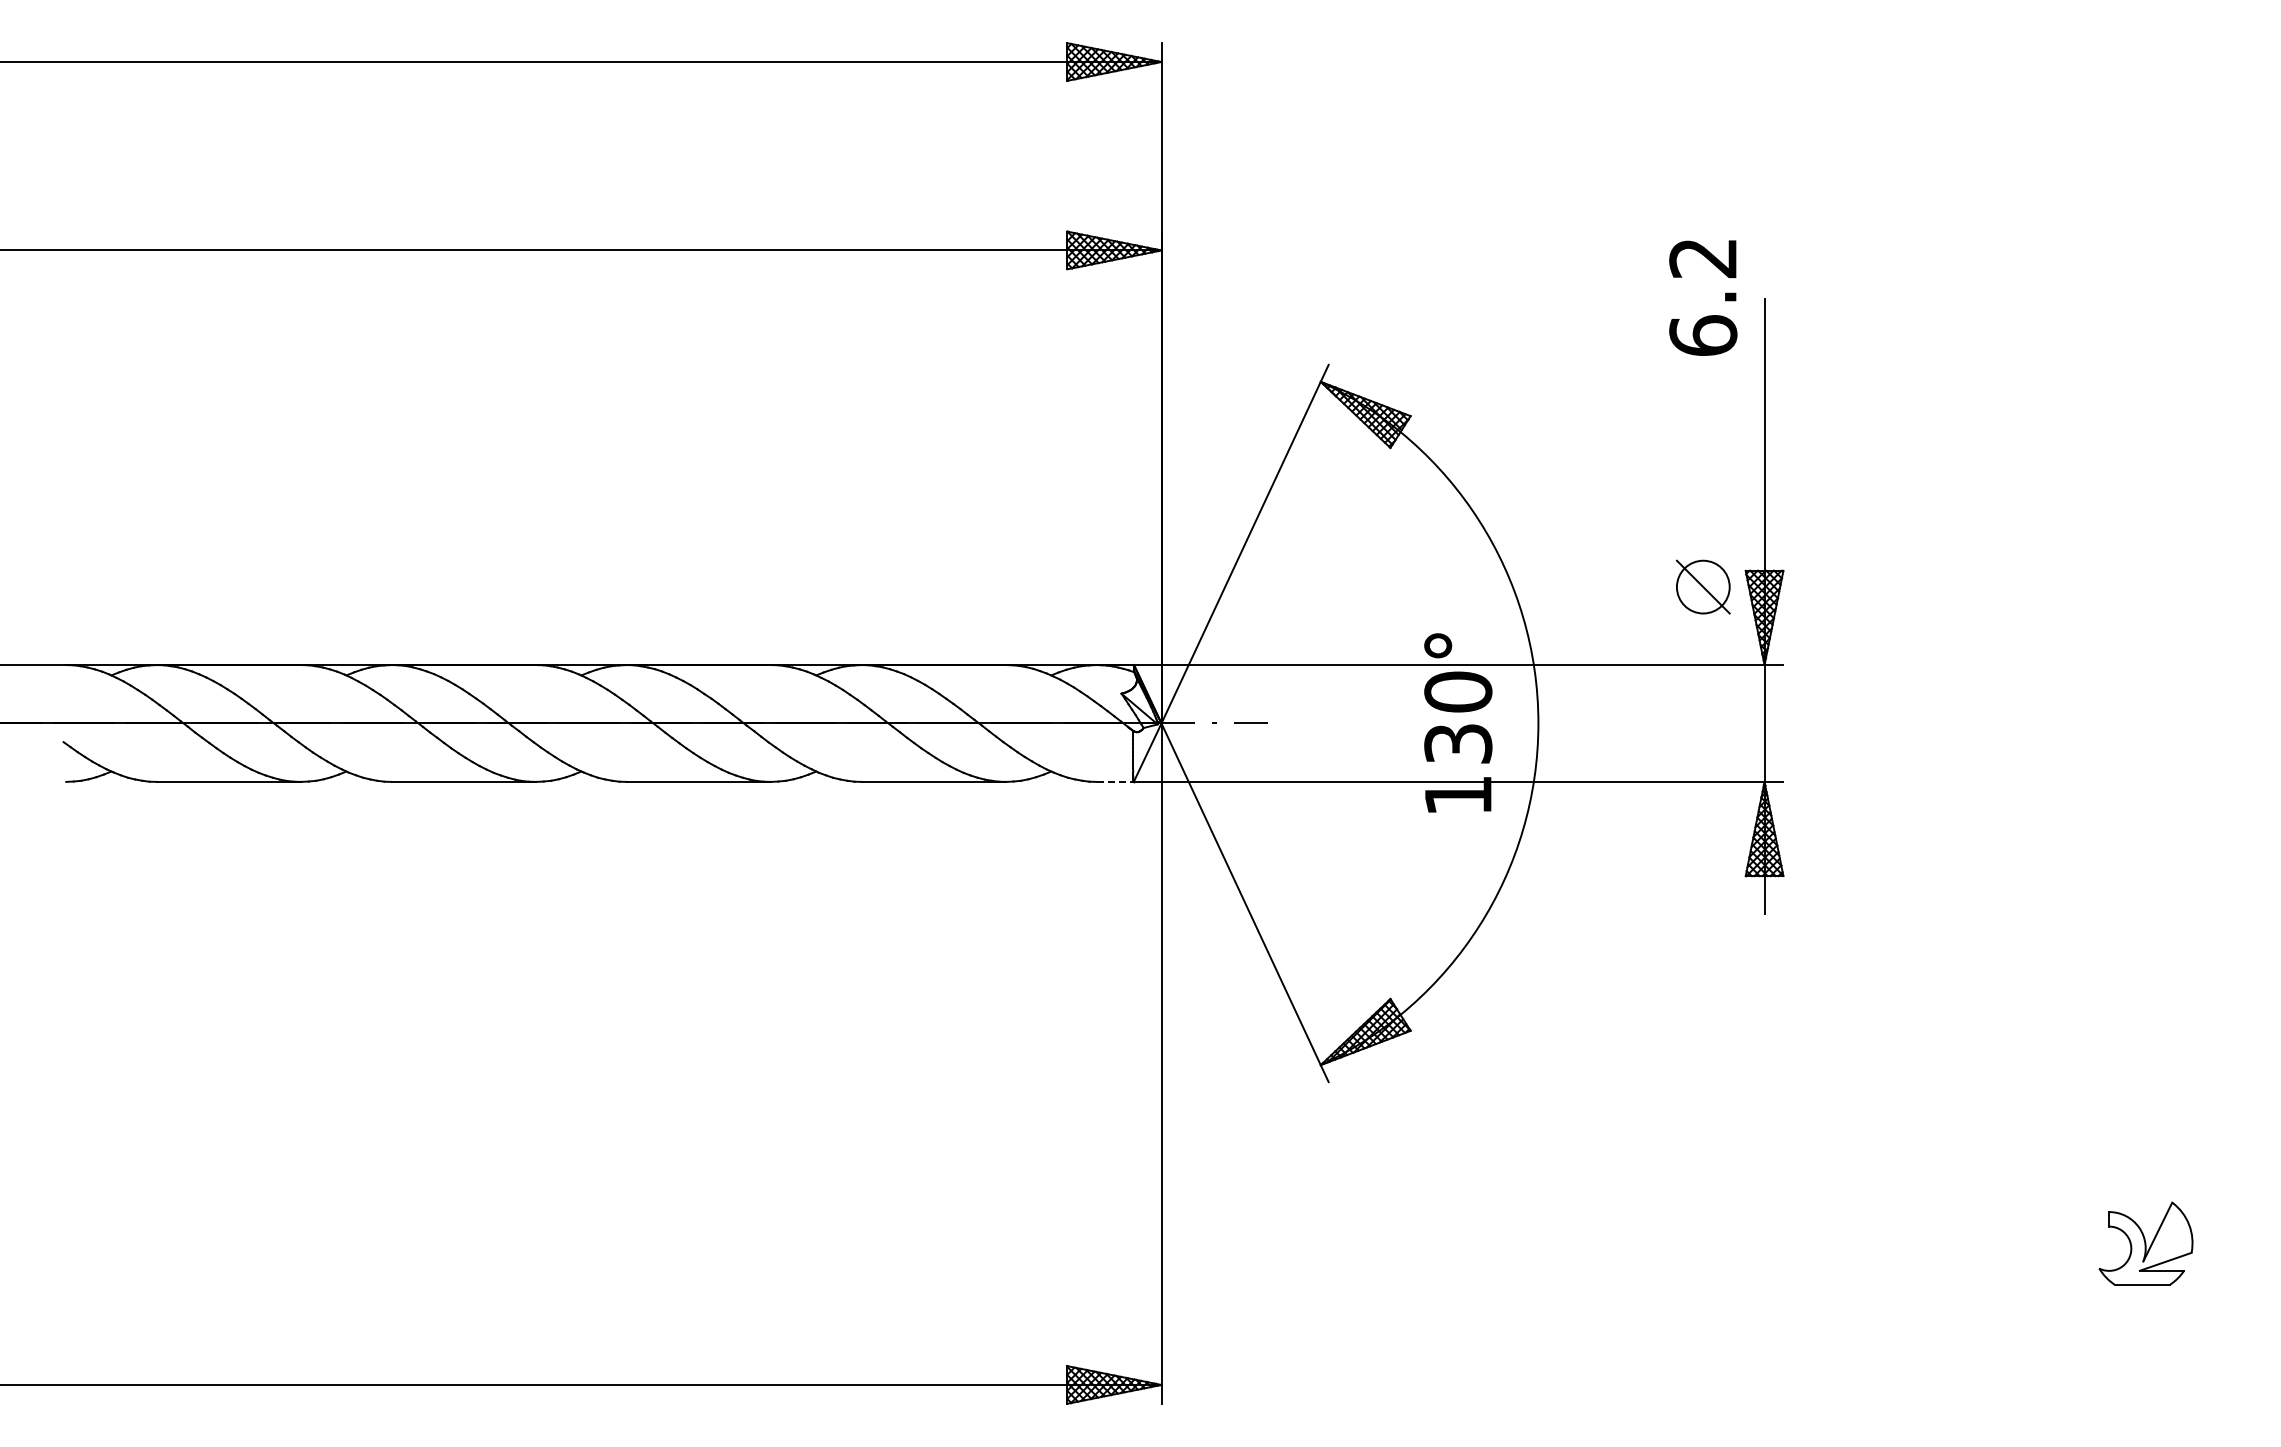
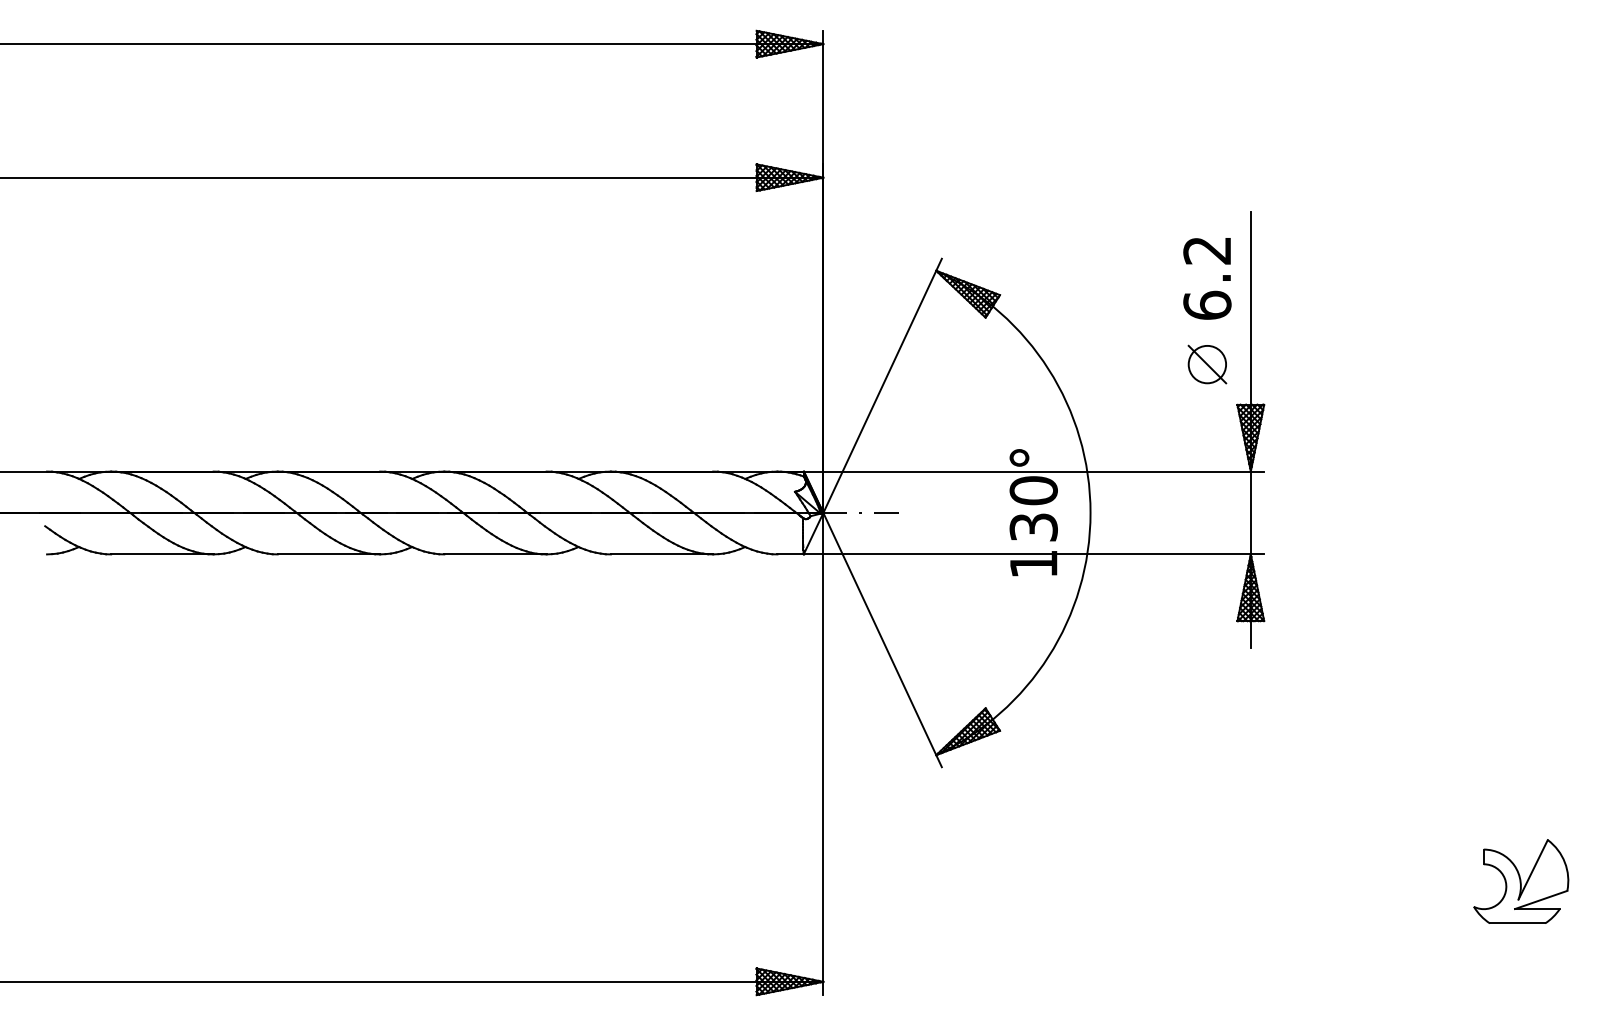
text: (1703, 297) -> (1207, 278), moved
part: (1702, 586) -> (1206, 364), moved
line: (1115, 781) -> (790, 554), dashed -> solid
part: (2145, 1243) -> (1520, 881), size x1.43

